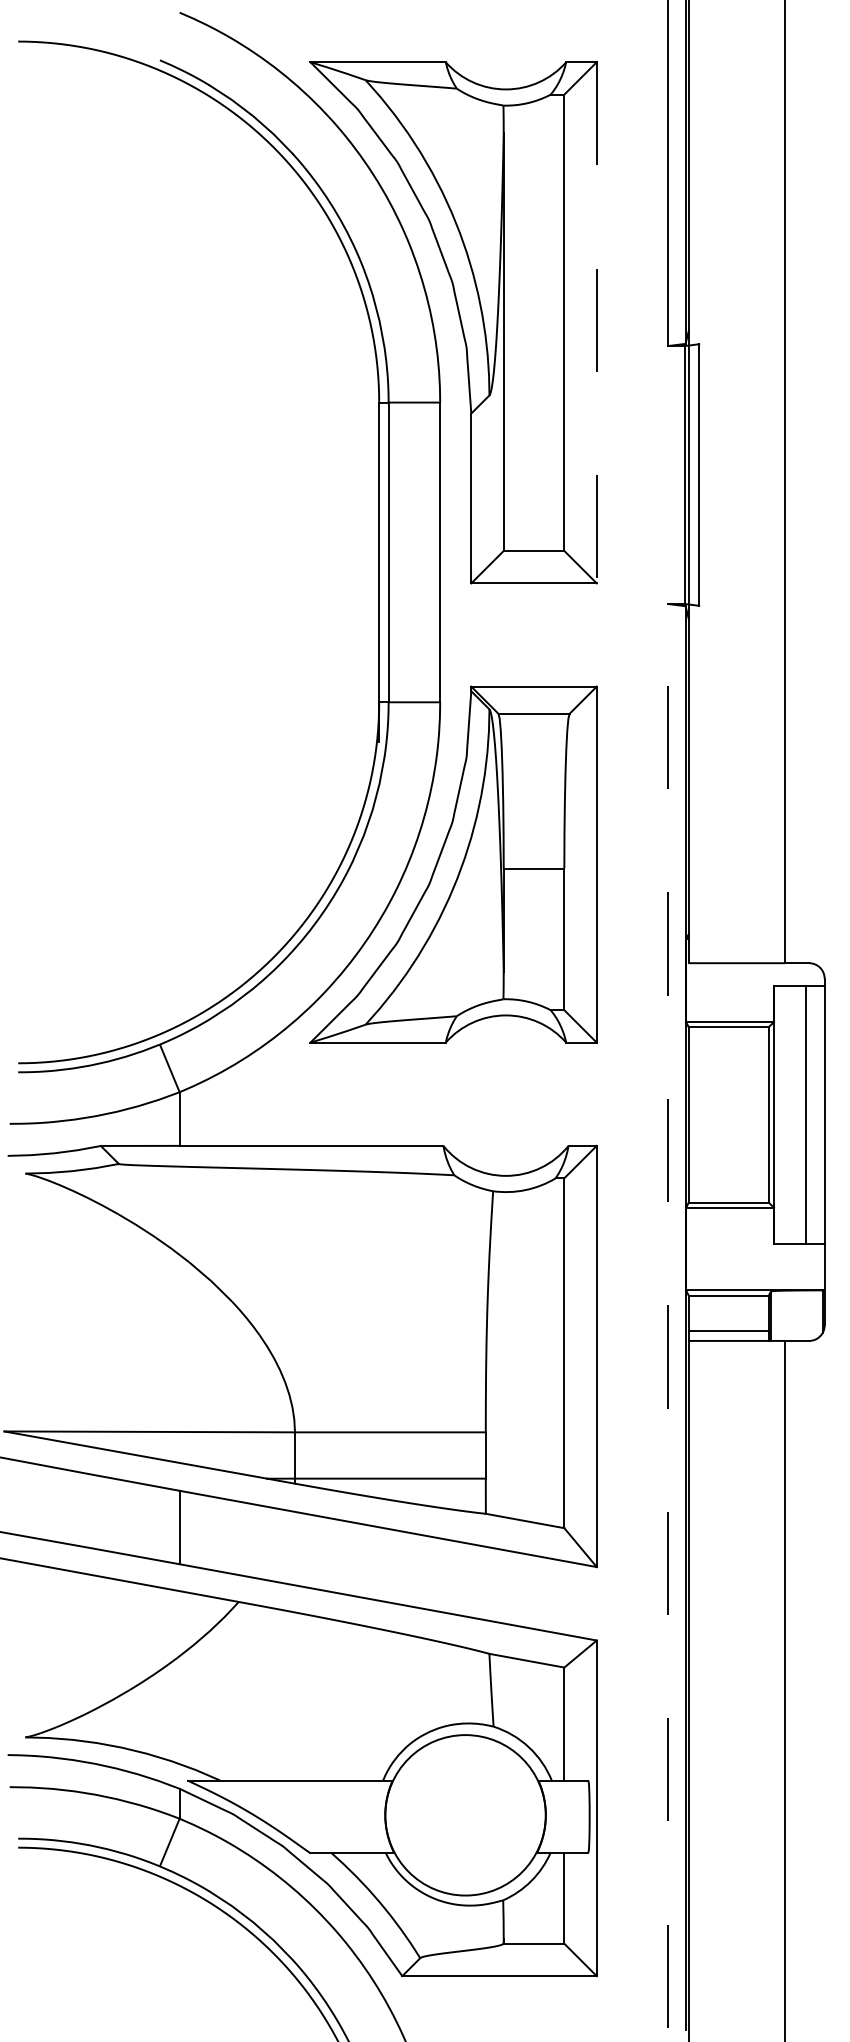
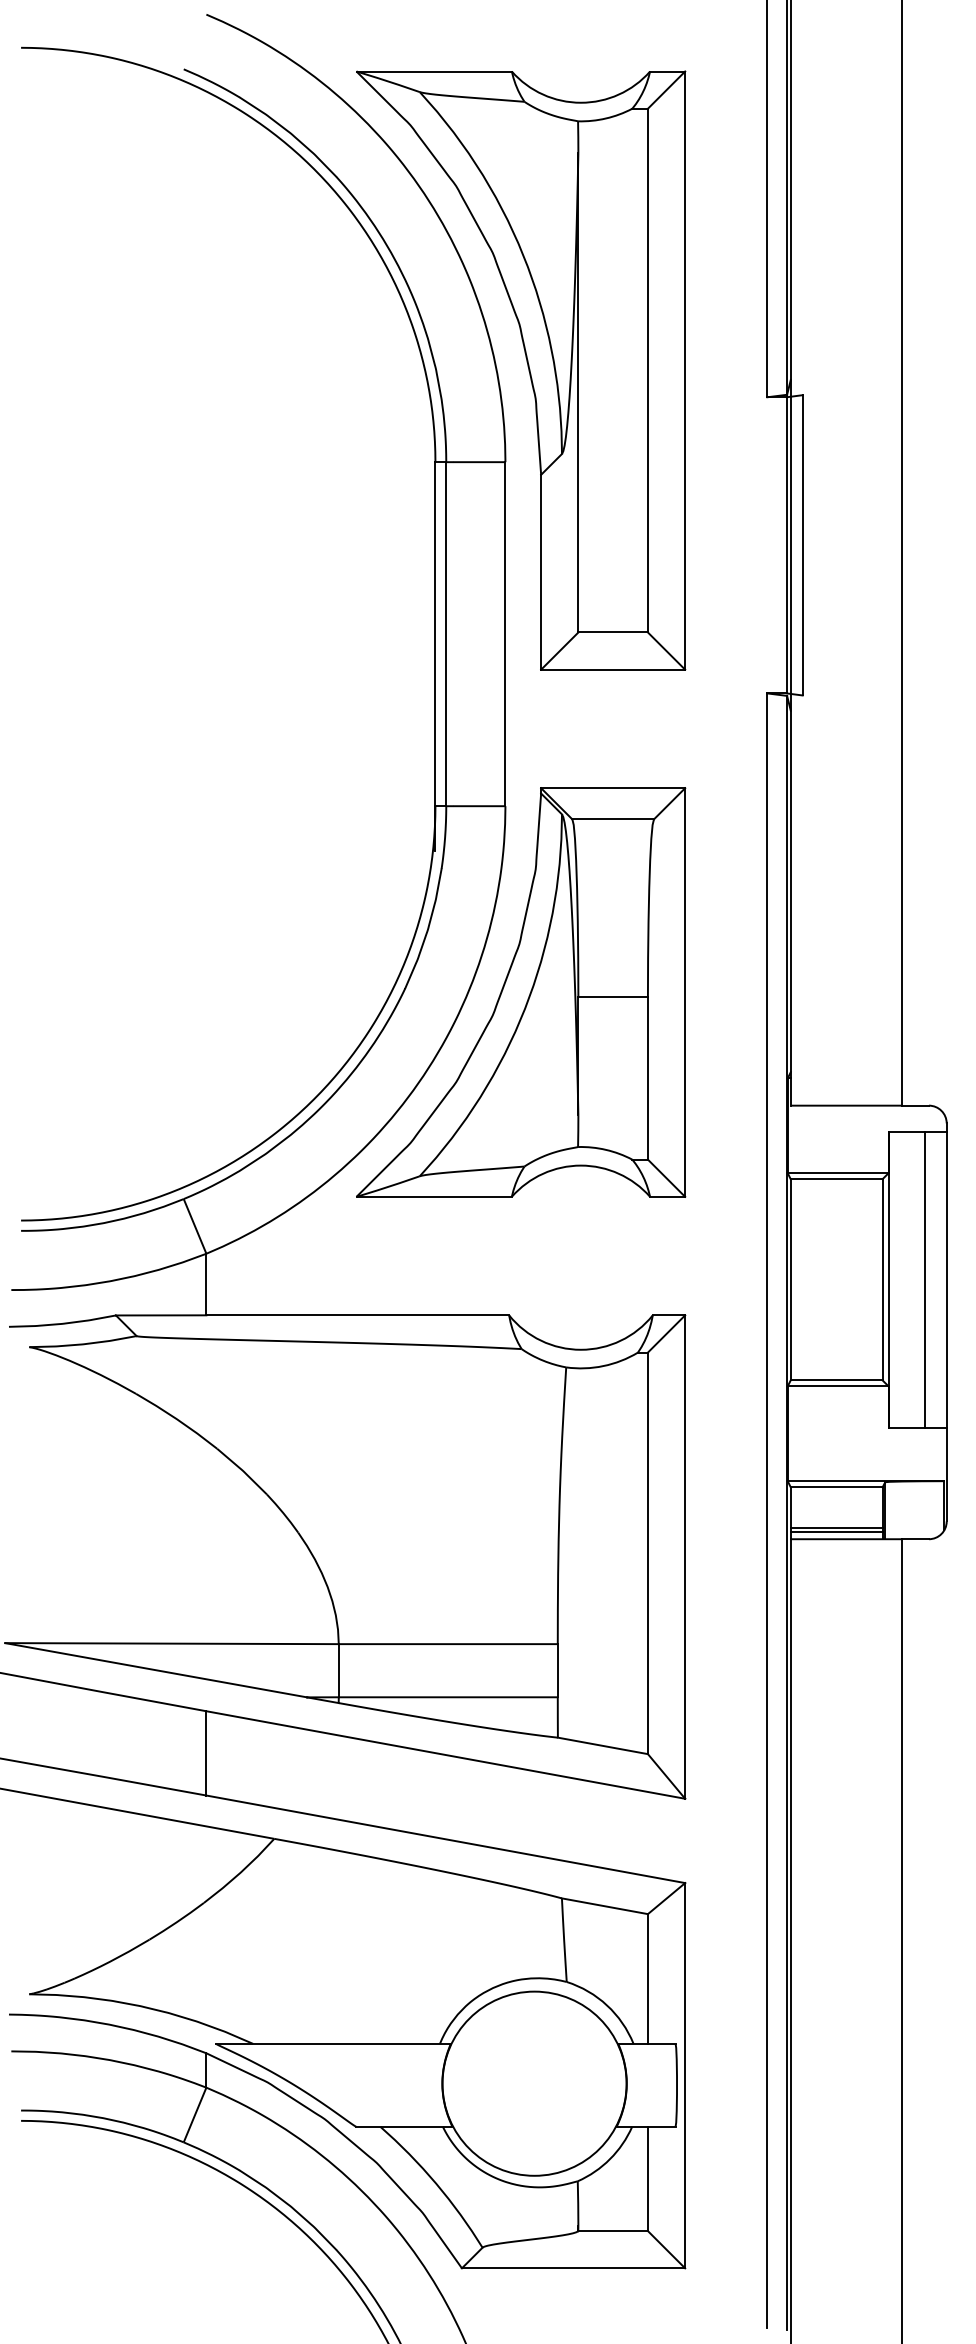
line: (596, 322) -> (684, 370), dashed -> solid
line: (668, 1315) -> (767, 1510), dashed -> solid
line: (728, 1335) -> (836, 1532), added

